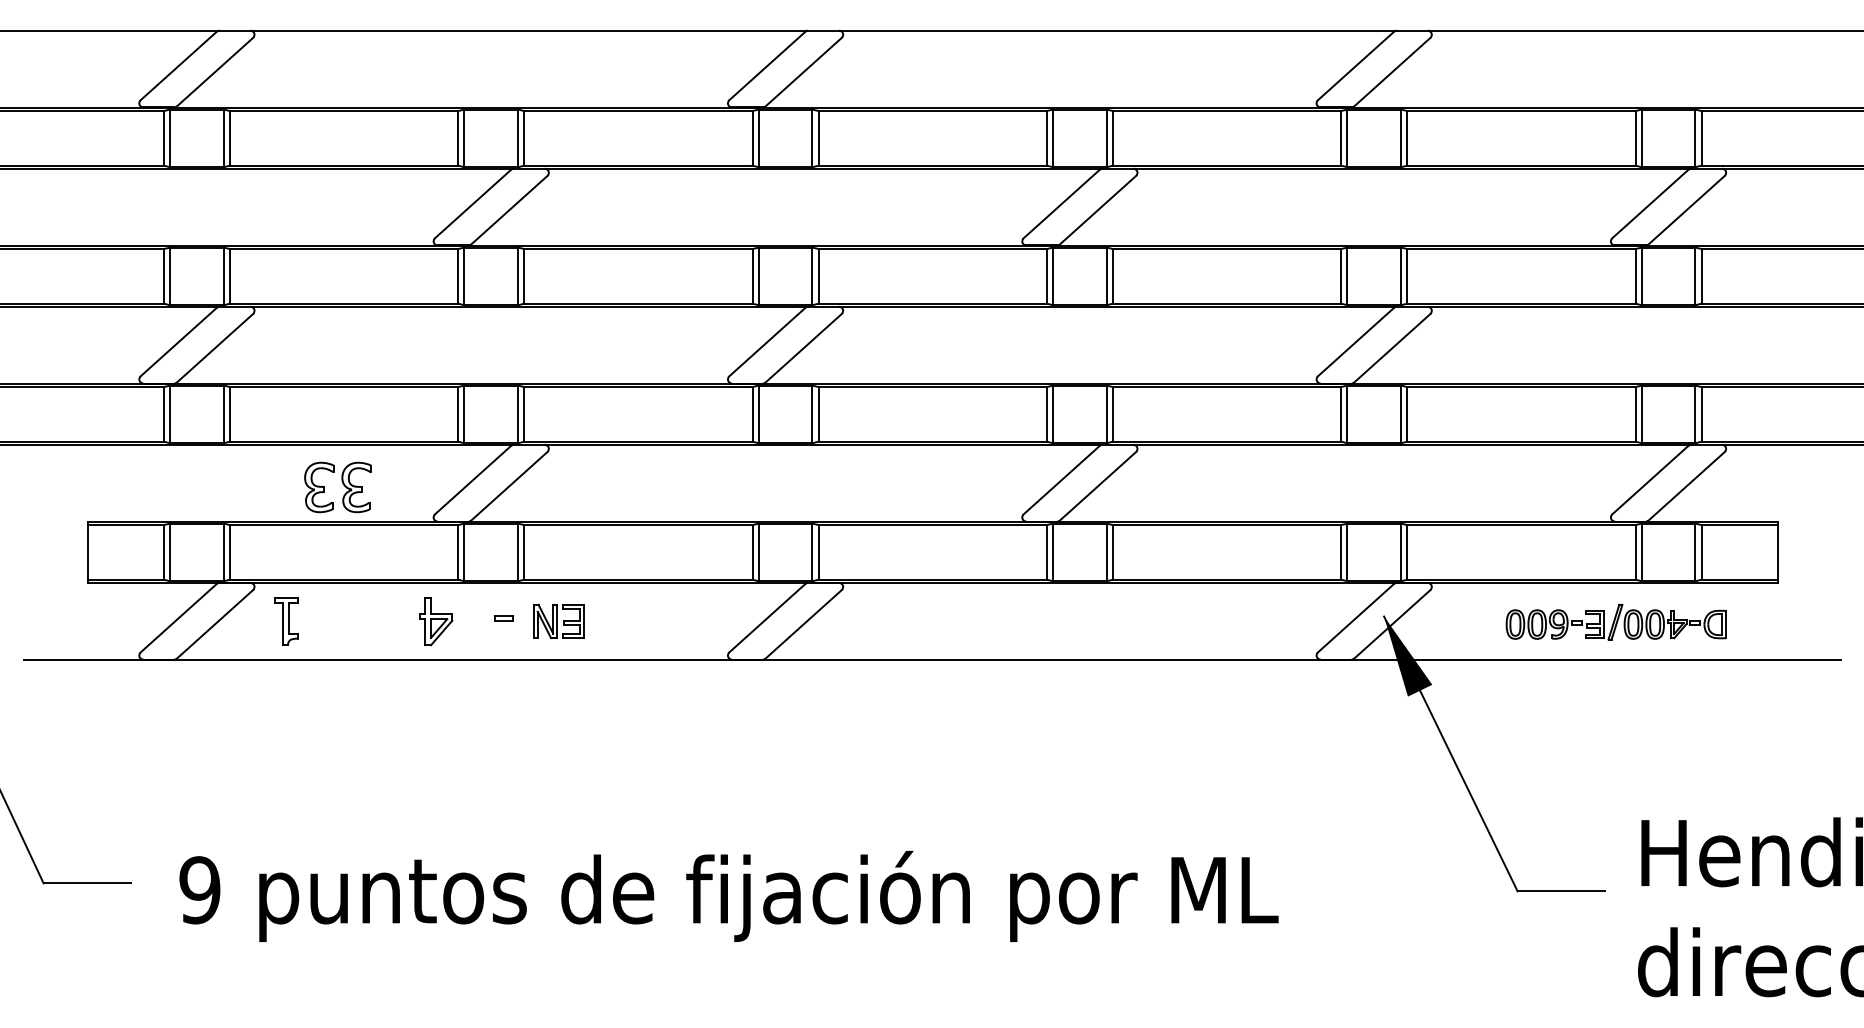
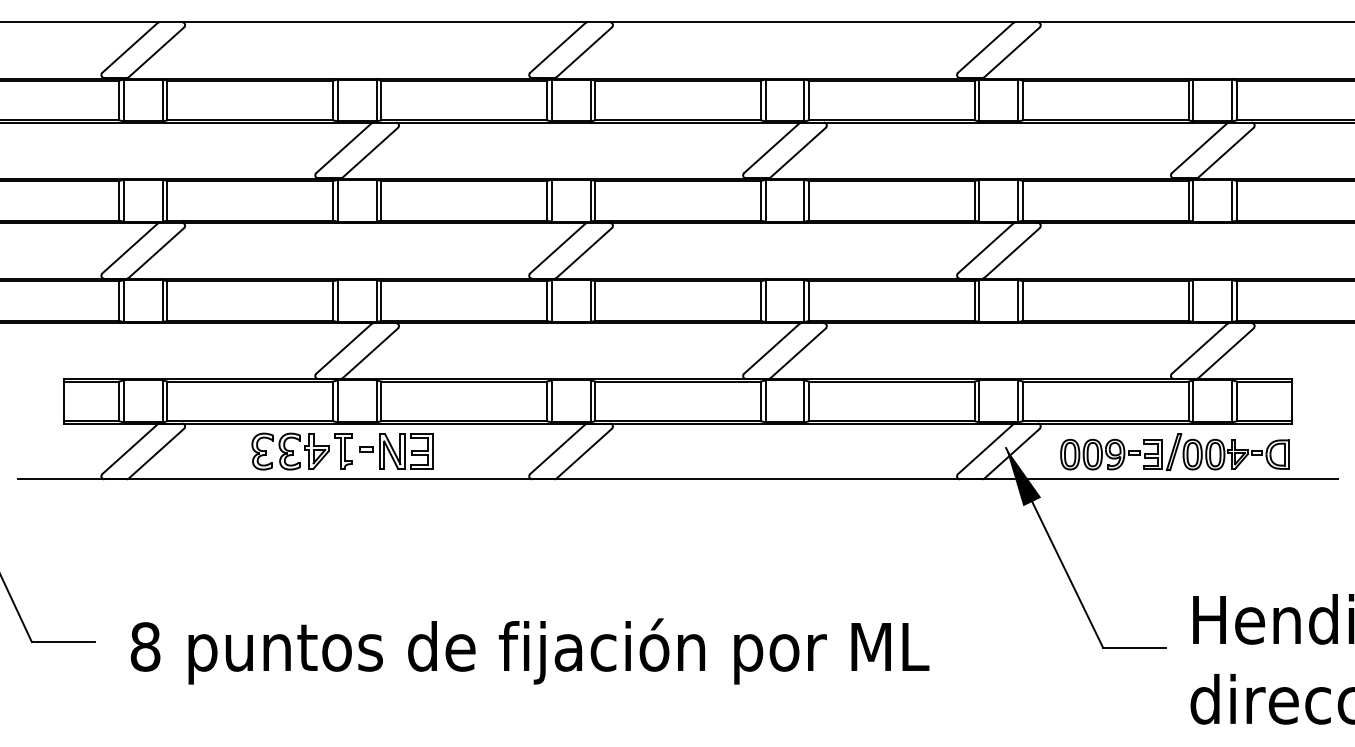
part: (343, 485) -> (280, 450), moved
part: (286, 621) -> (343, 451), moved
part: (558, 621) -> (406, 451), size x1.43
part: (1615, 621) -> (1174, 451), size x1.43
text: (199, 890) -> (145, 647), 9 -> 8

